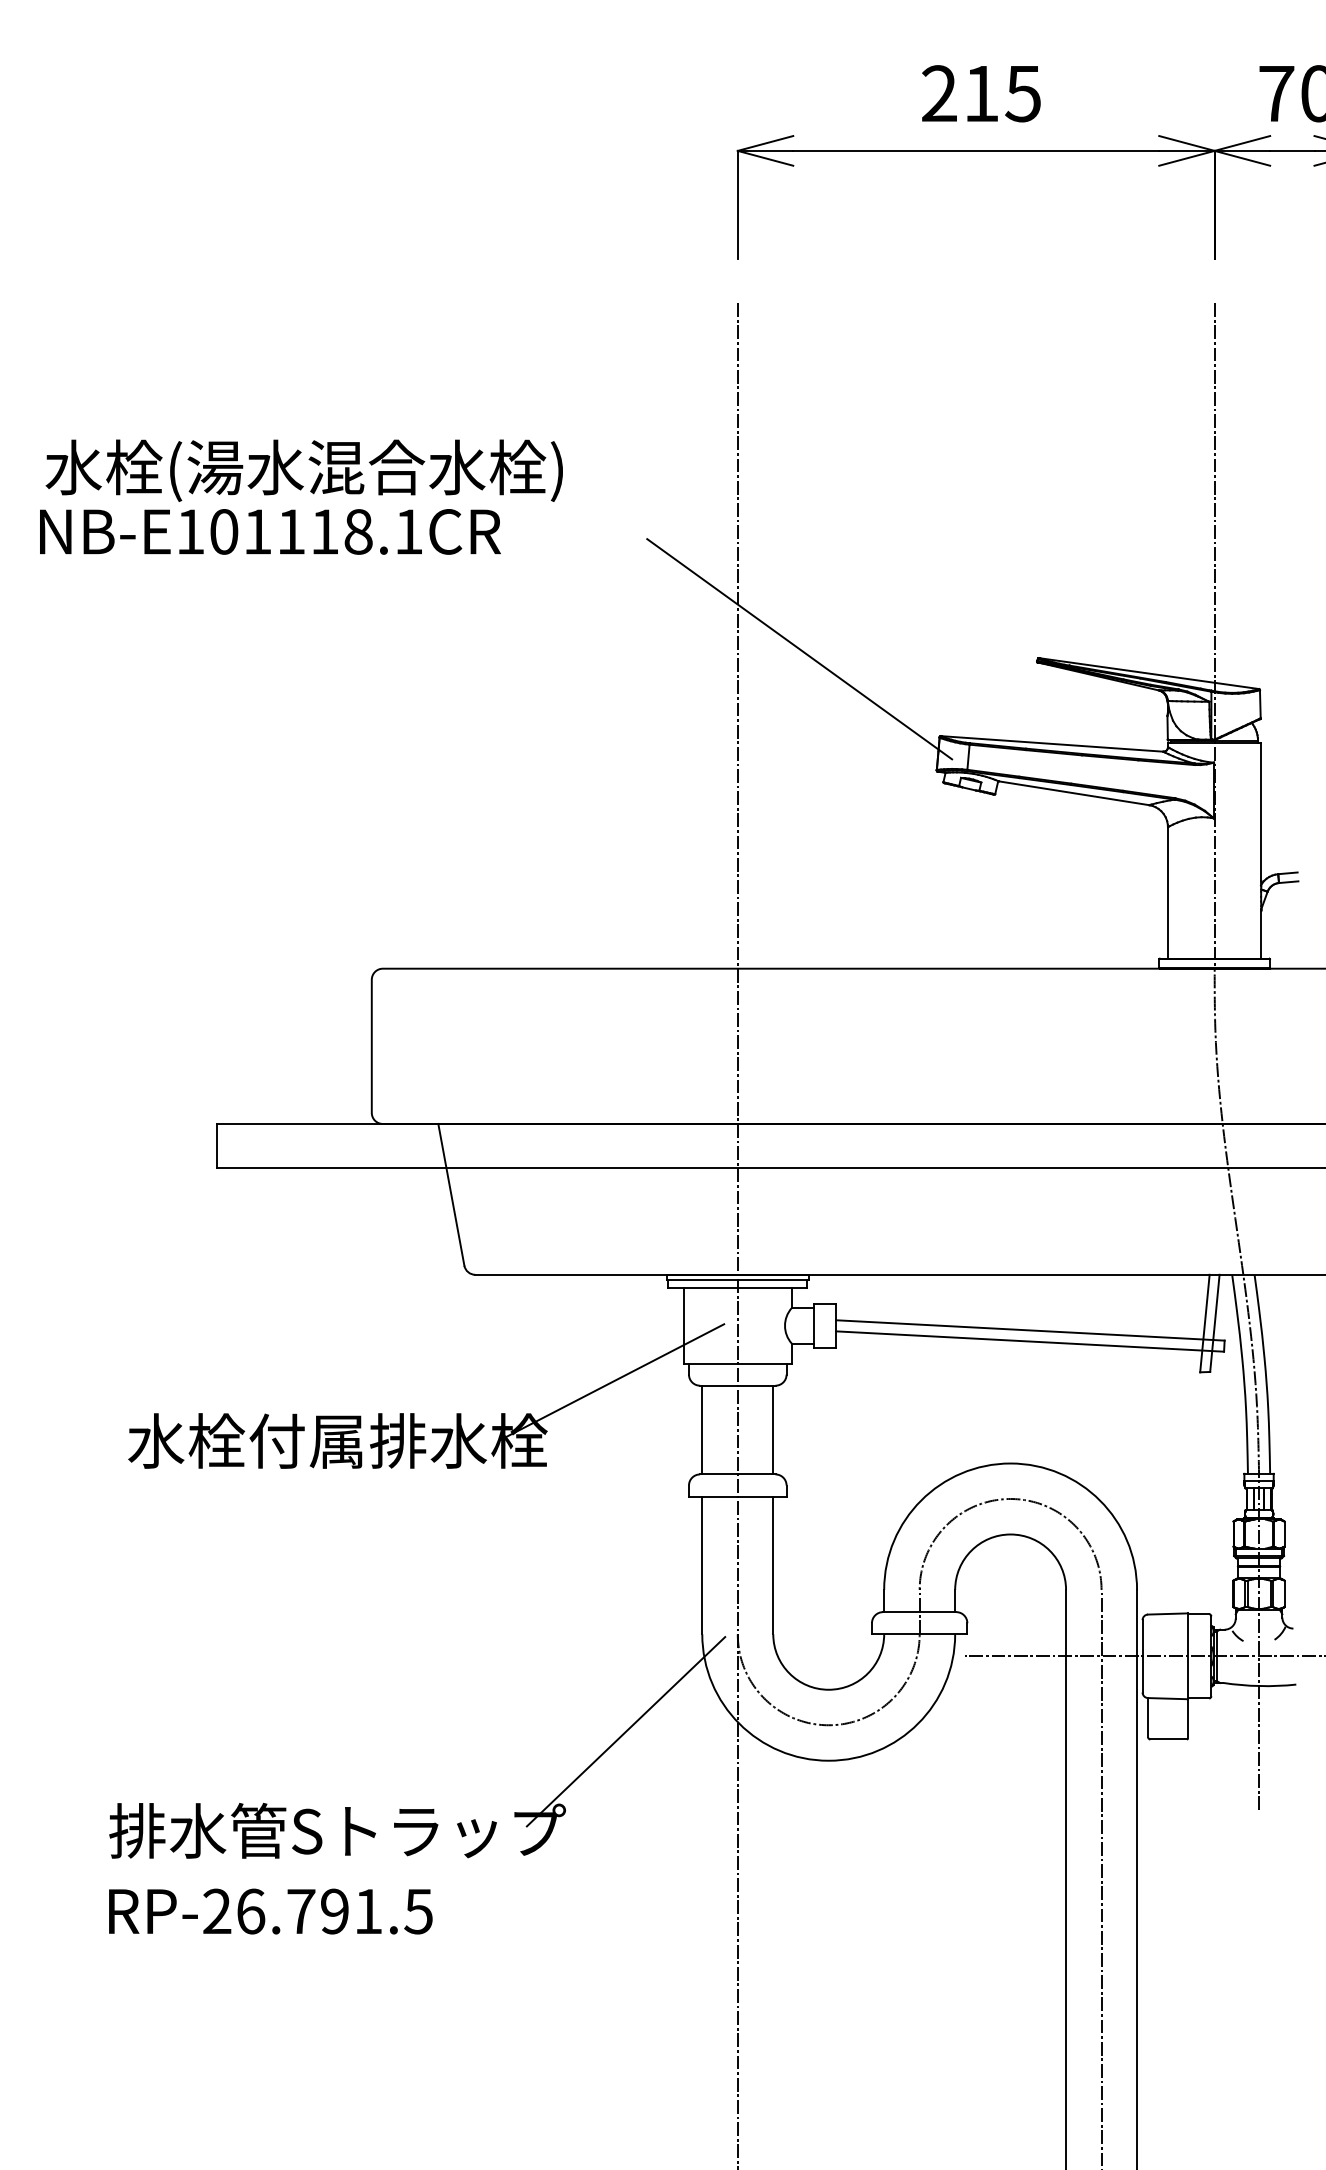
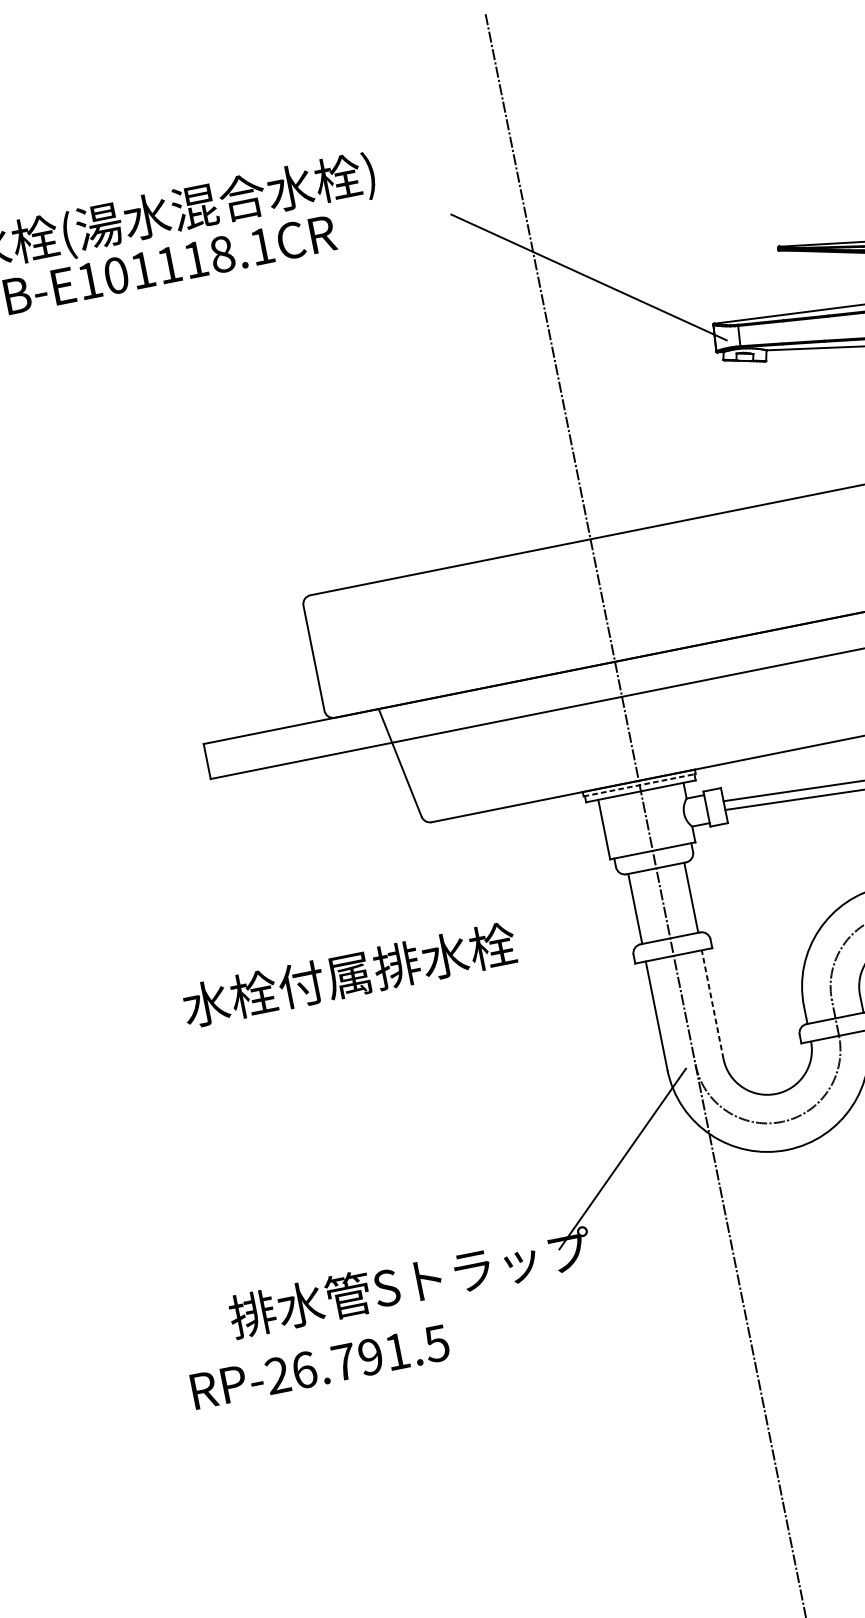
line: (738, 1280) -> (640, 785), solid -> dashed
line: (612, 1381) -> (556, 884), removed
line: (773, 1565) -> (712, 1004), solid -> dashed
text: (270, 1911) -> (319, 1367), moved

